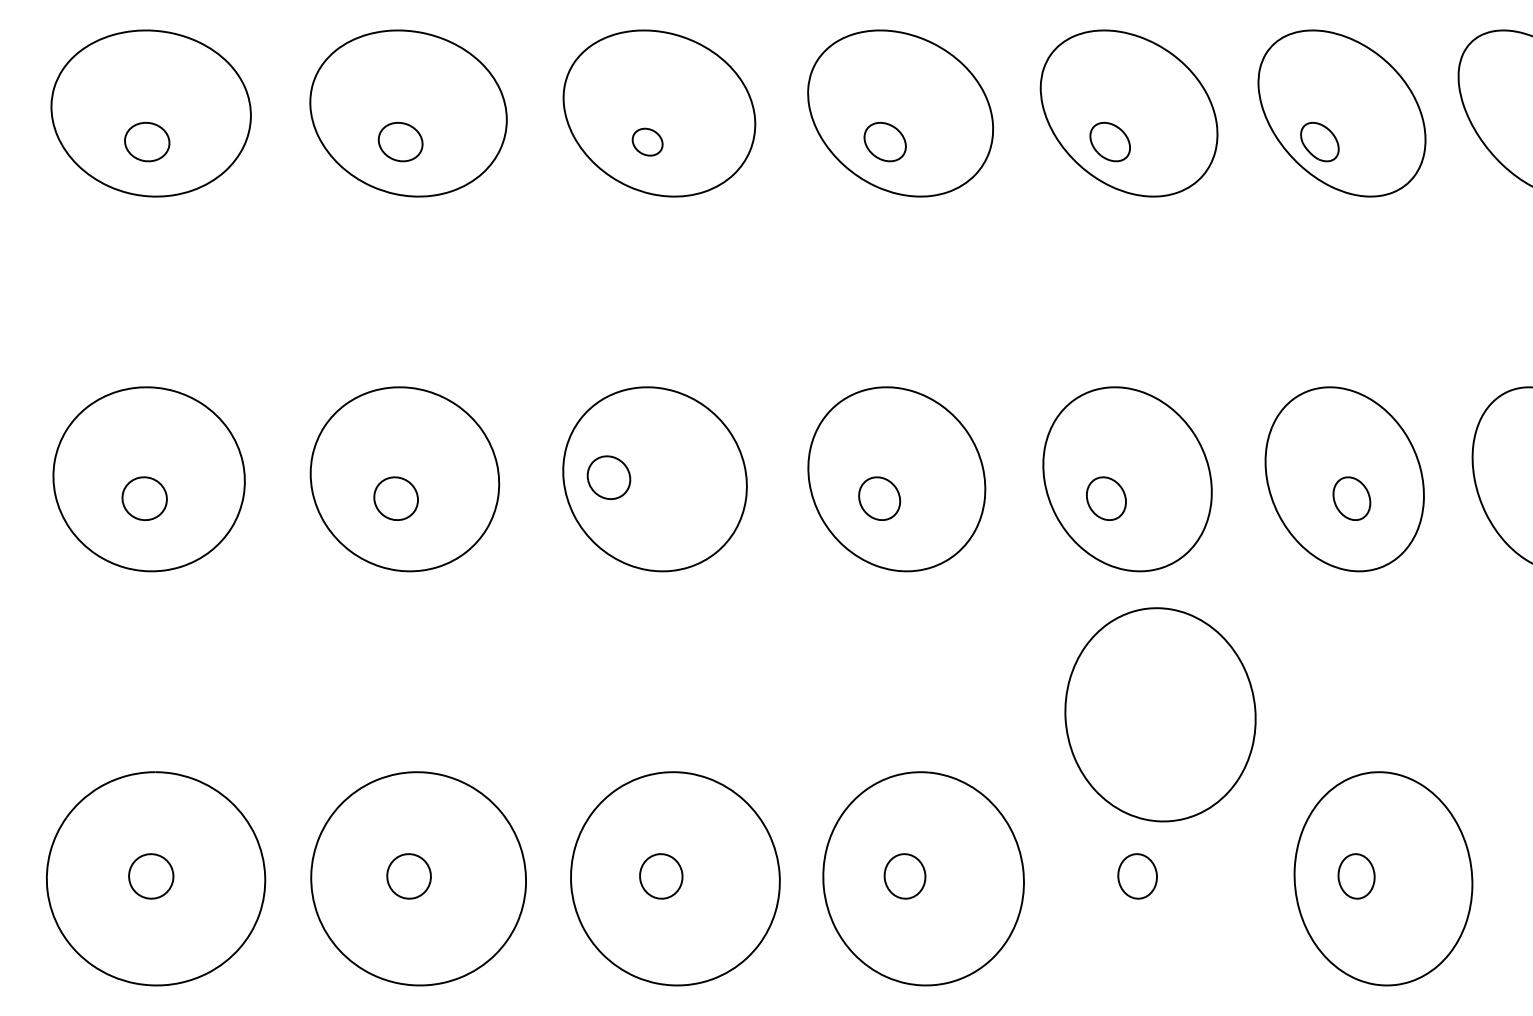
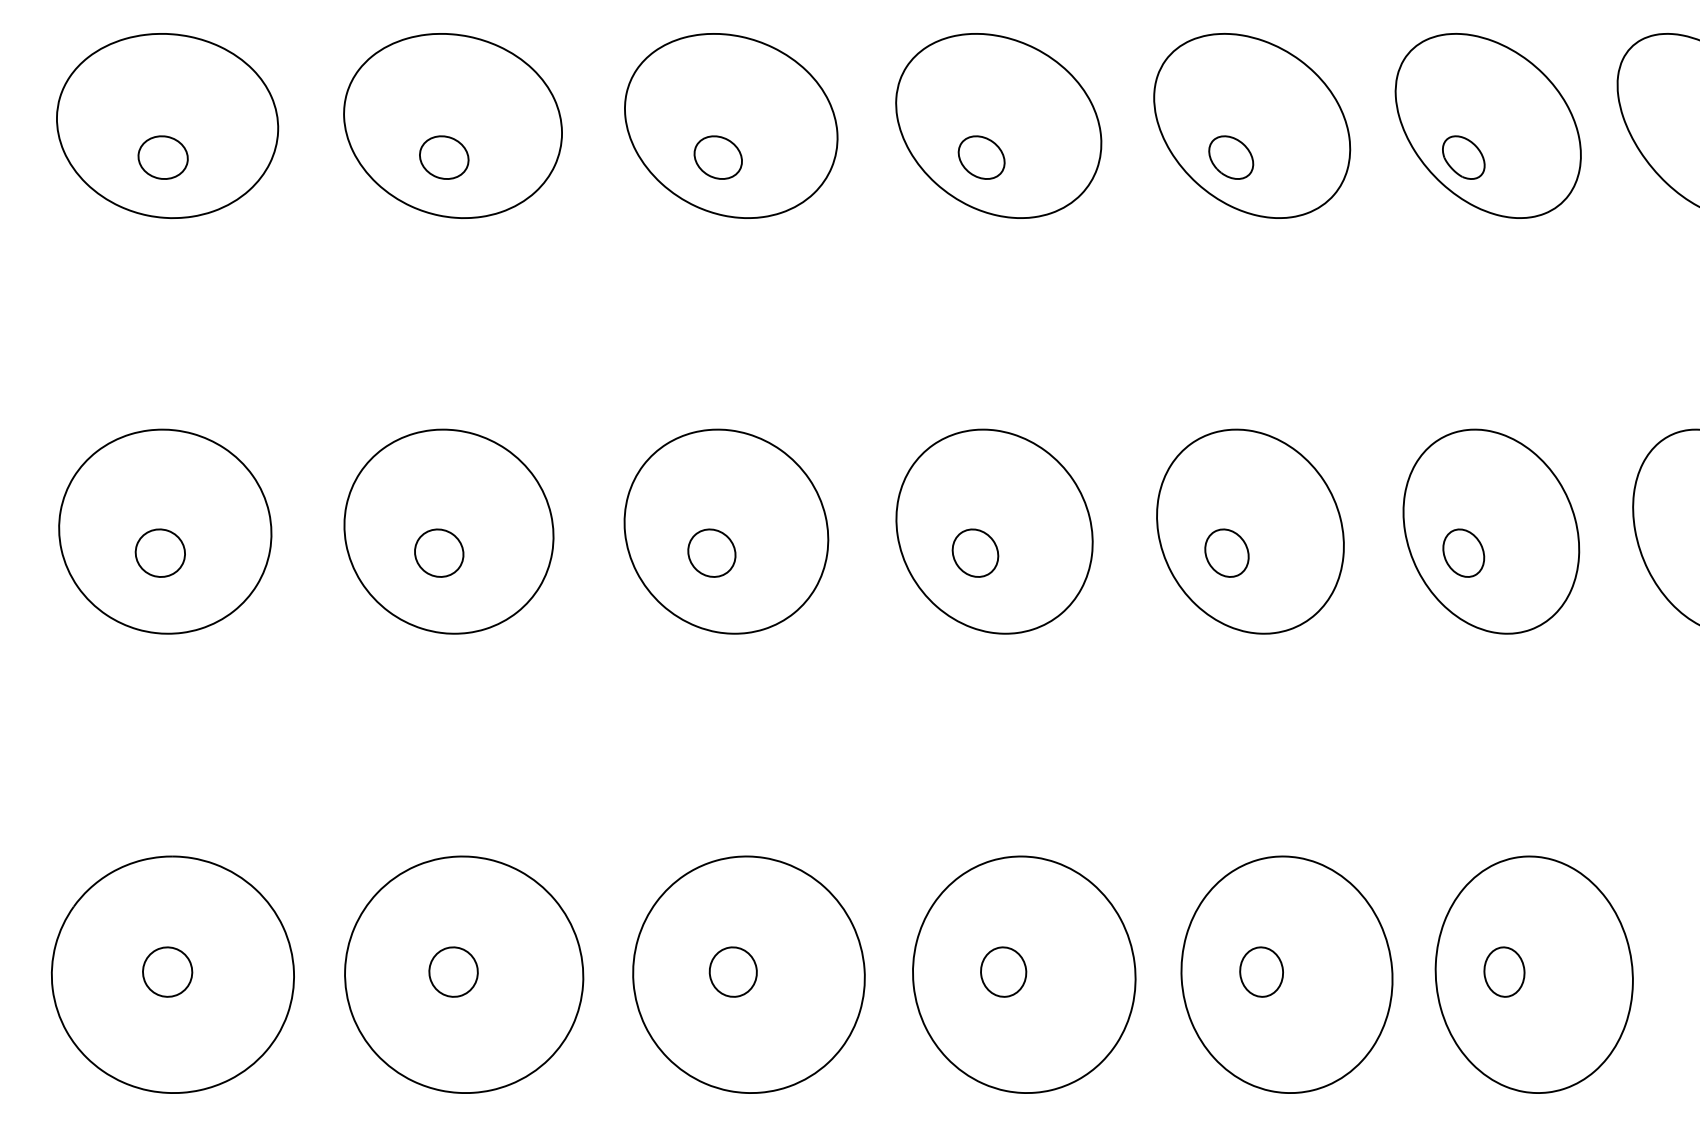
part: (647, 142) -> (718, 158), size x1.43
part: (608, 477) -> (711, 552), moved
part: (1351, 498) -> (1463, 552), moved
part: (1160, 714) -> (1286, 974), moved

